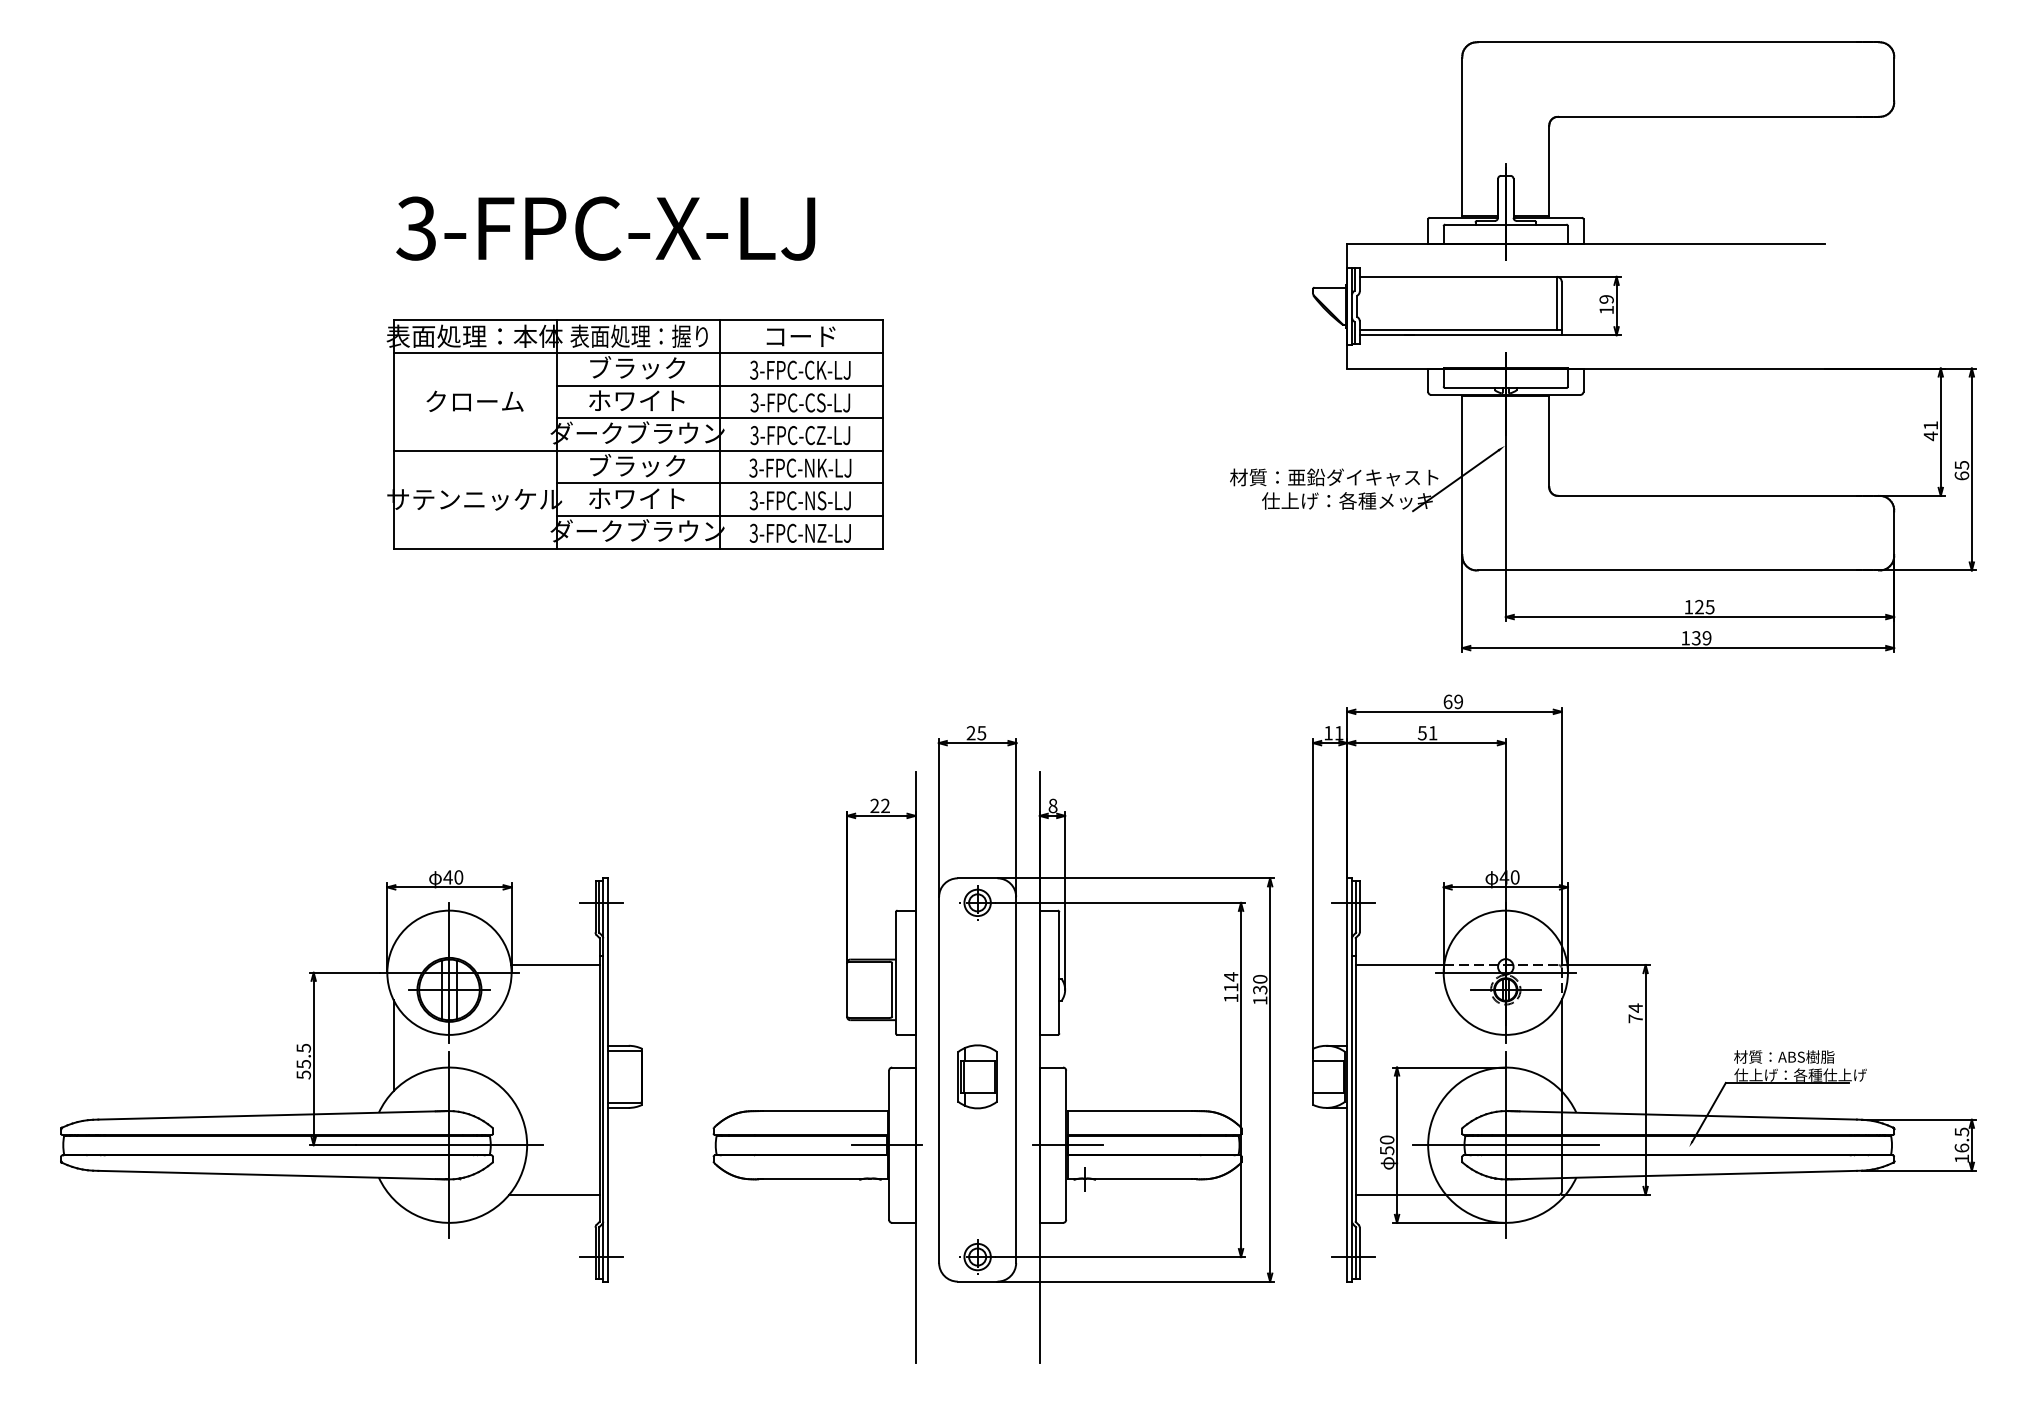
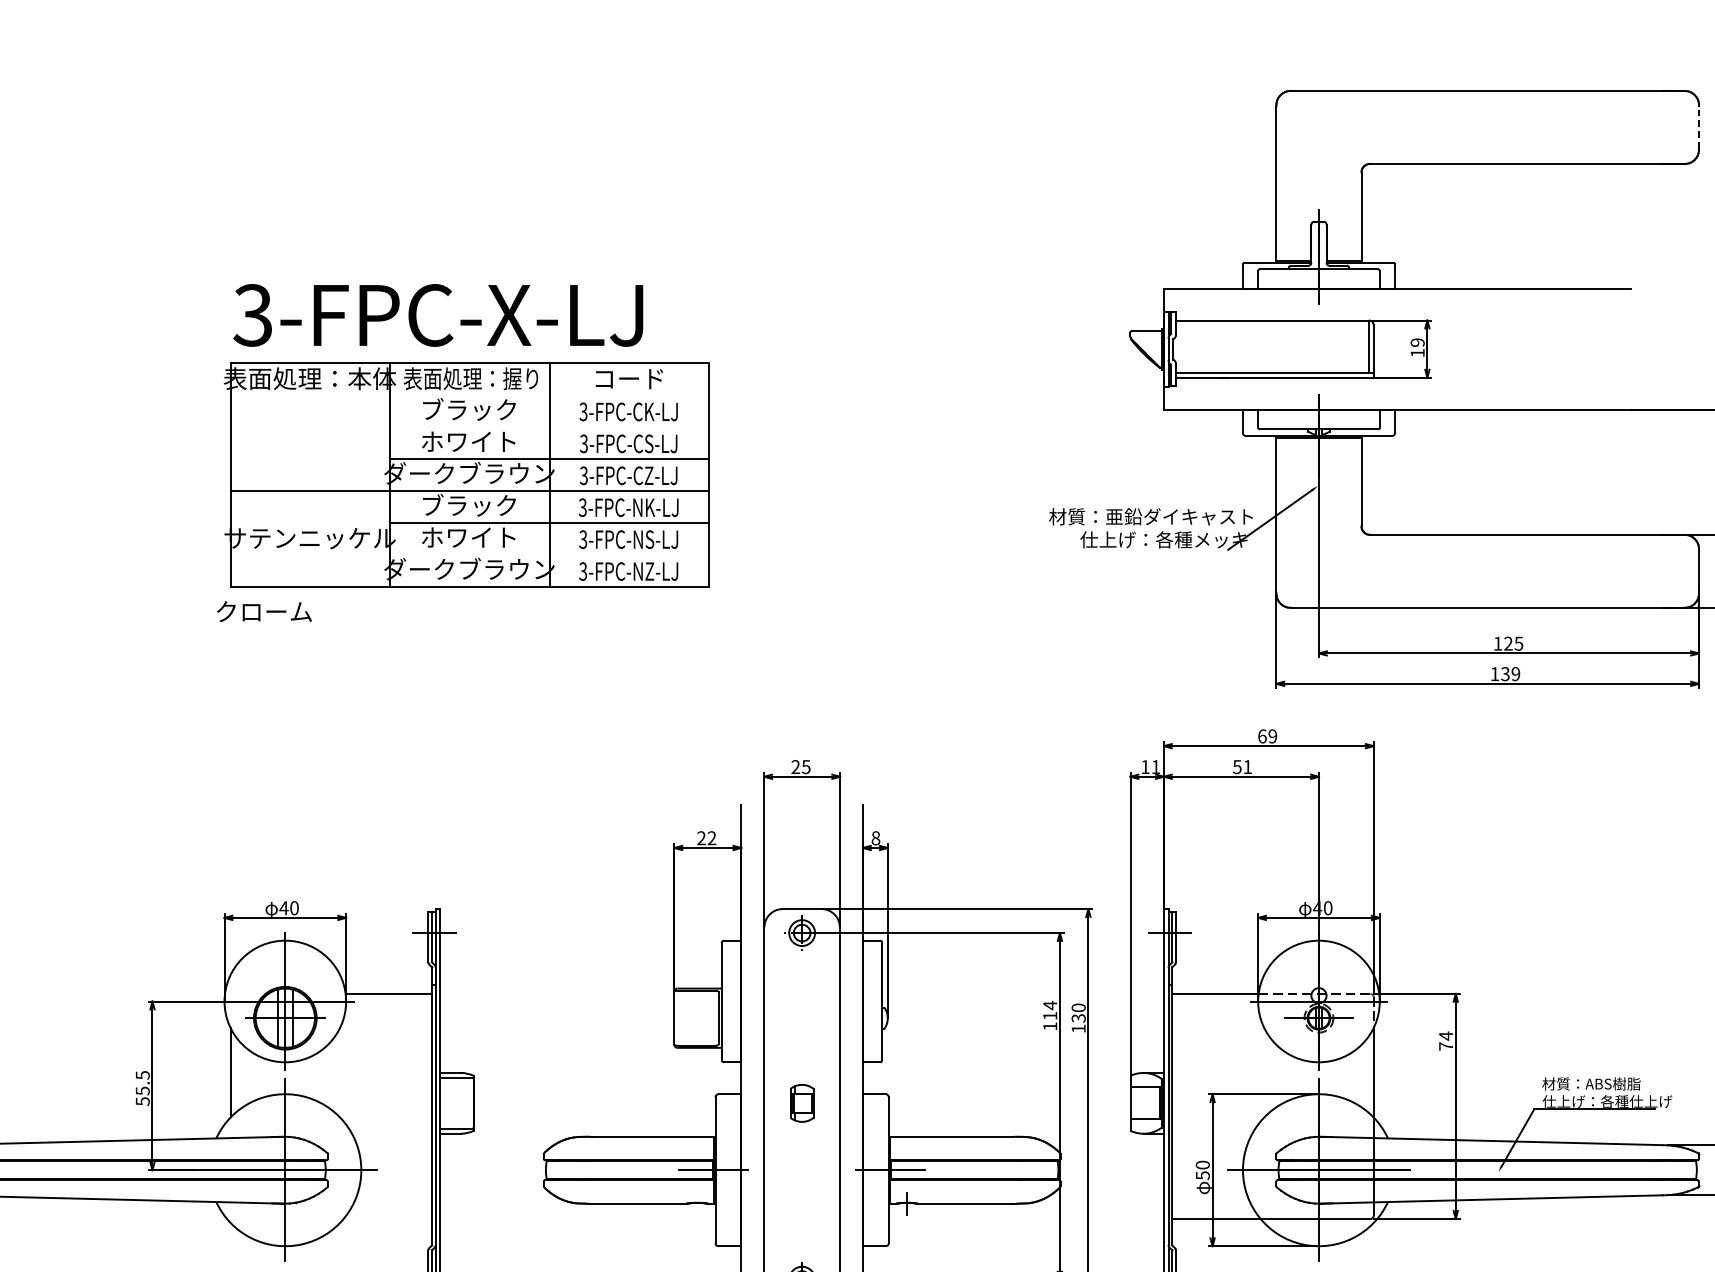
line: (1894, 79) -> (1699, 127), solid -> dashed
text: (605, 228) -> (438, 315), moved
line: (637, 352) -> (469, 394), removed
line: (719, 385) -> (549, 426), removed
text: (474, 400) -> (263, 610), moved
line: (719, 516) -> (549, 555), removed
part: (977, 1076) -> (802, 1102), size x0.6
line: (554, 1194) -> (388, 1218), removed

